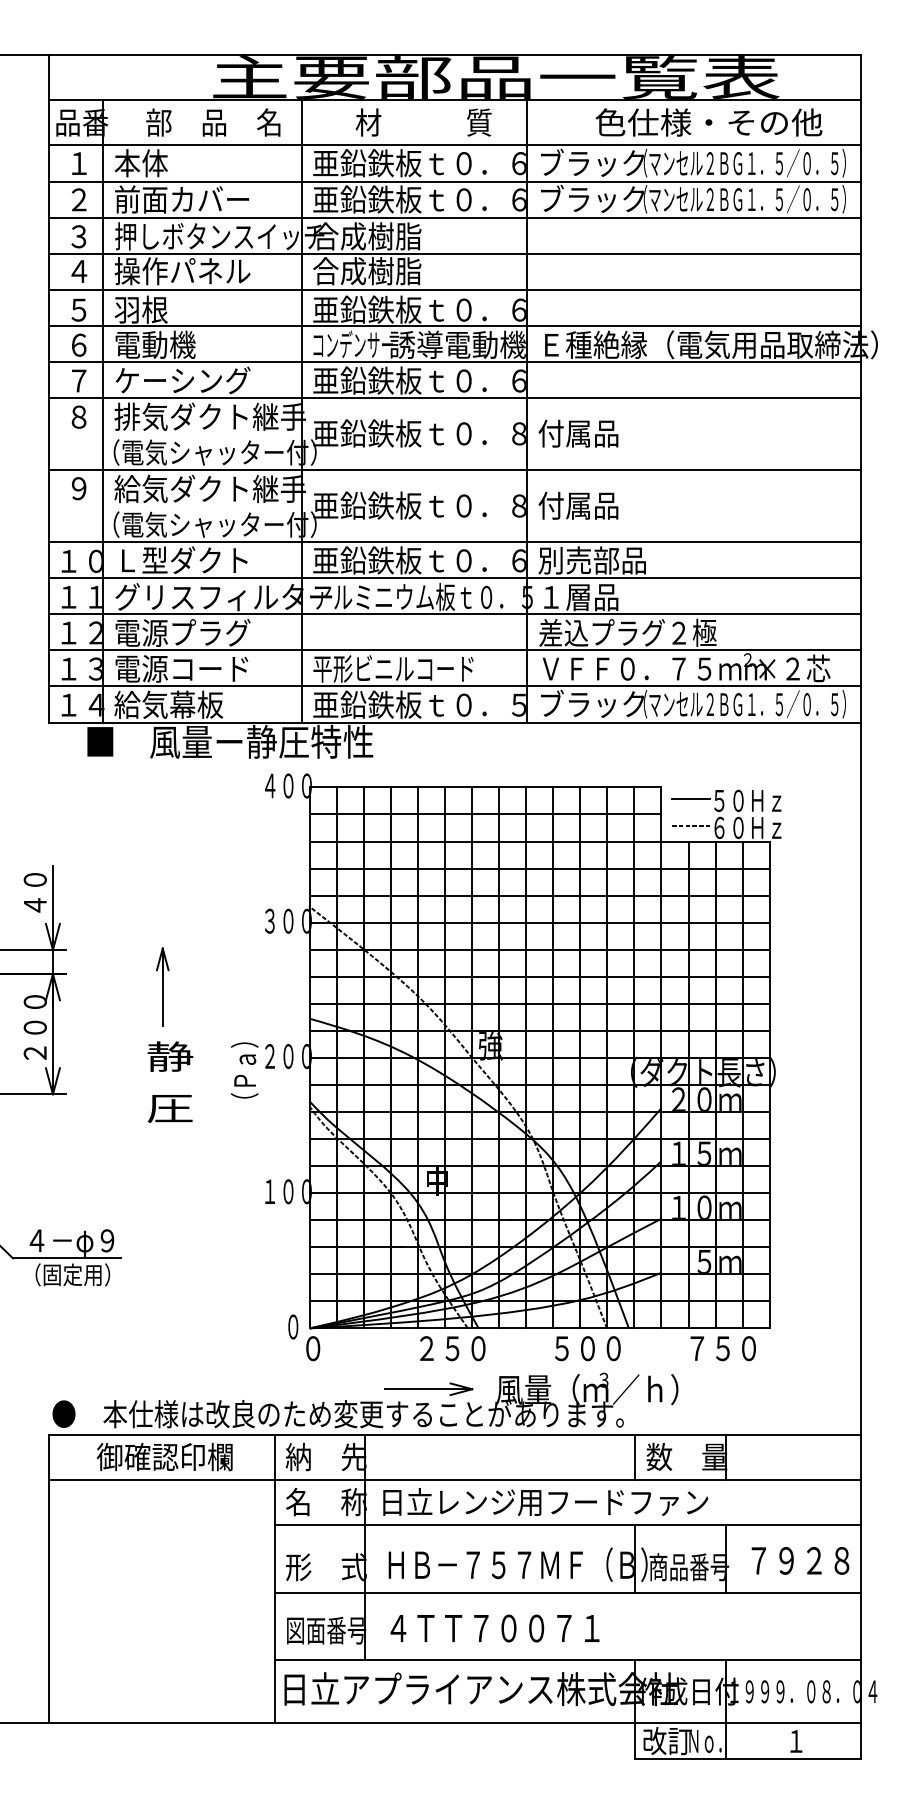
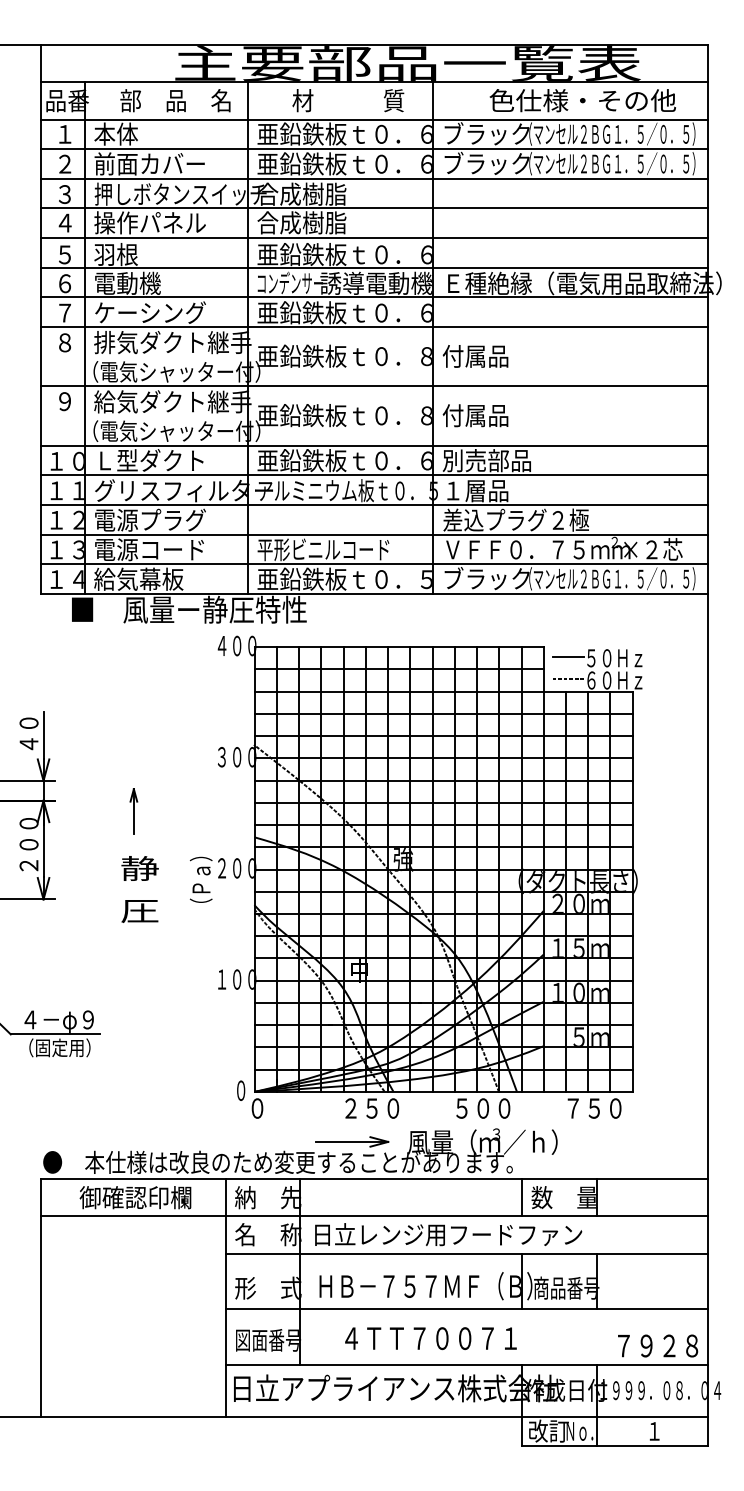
part: (162, 987) -> (133, 811), size x0.7
text: (801, 1560) -> (658, 1345), moved
text: (494, 1628) -> (430, 1338), moved

